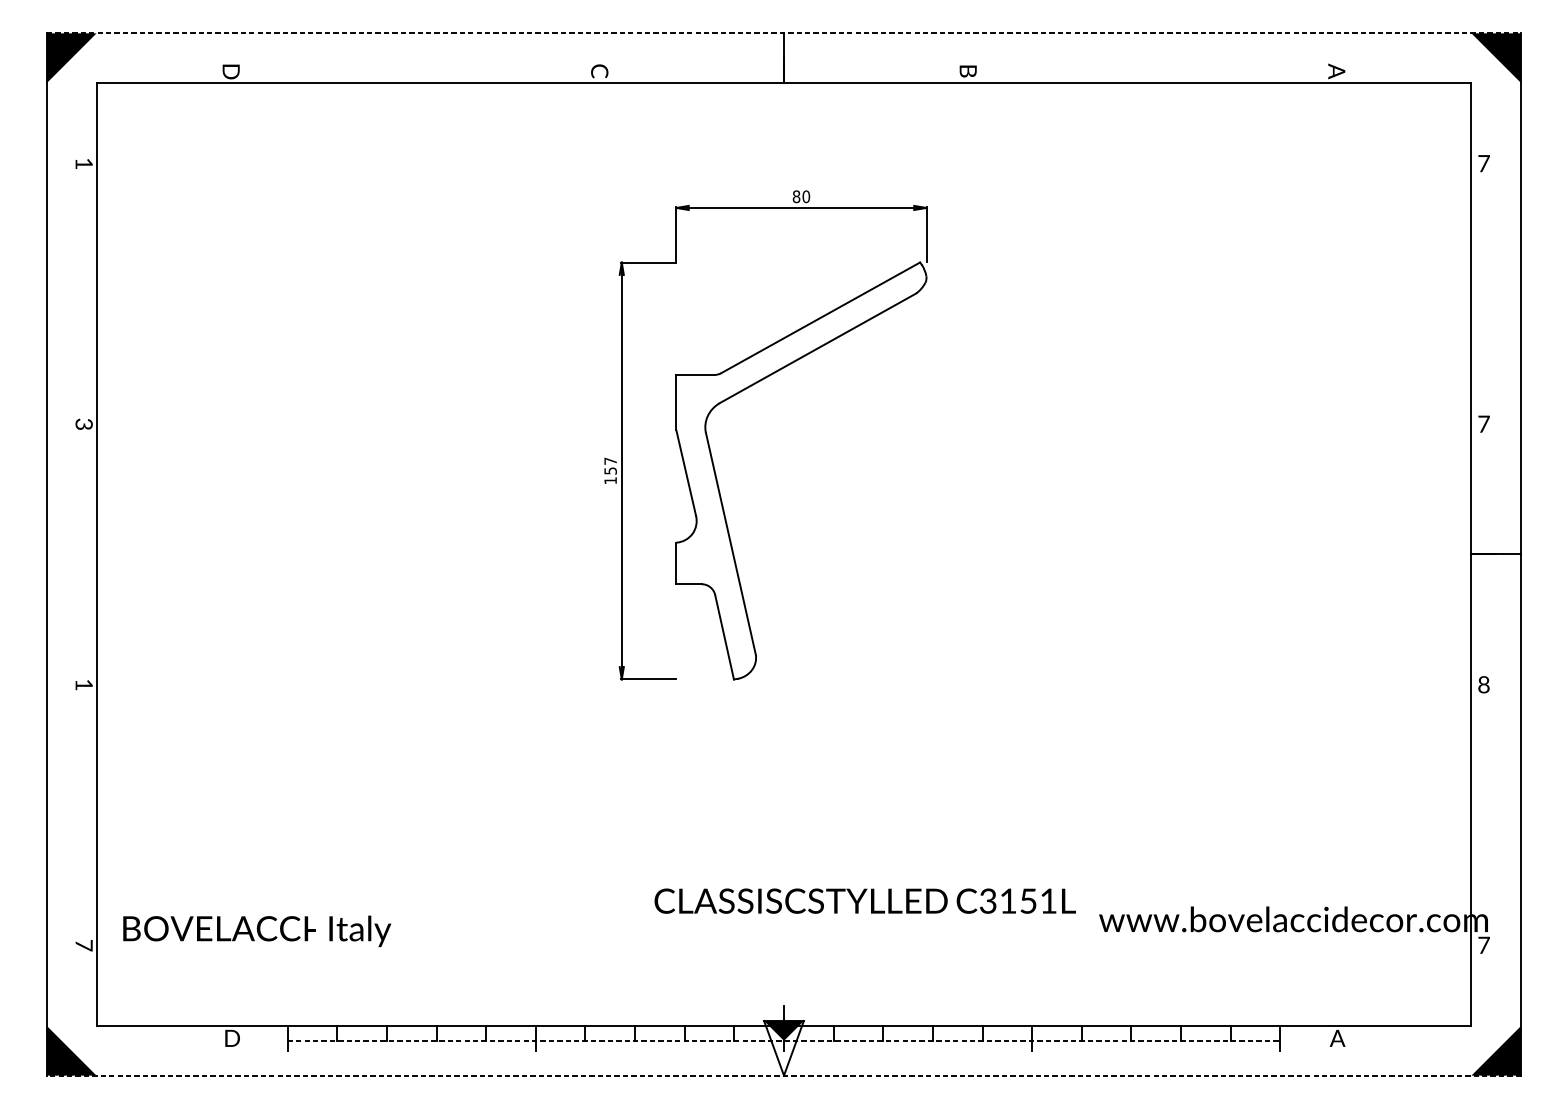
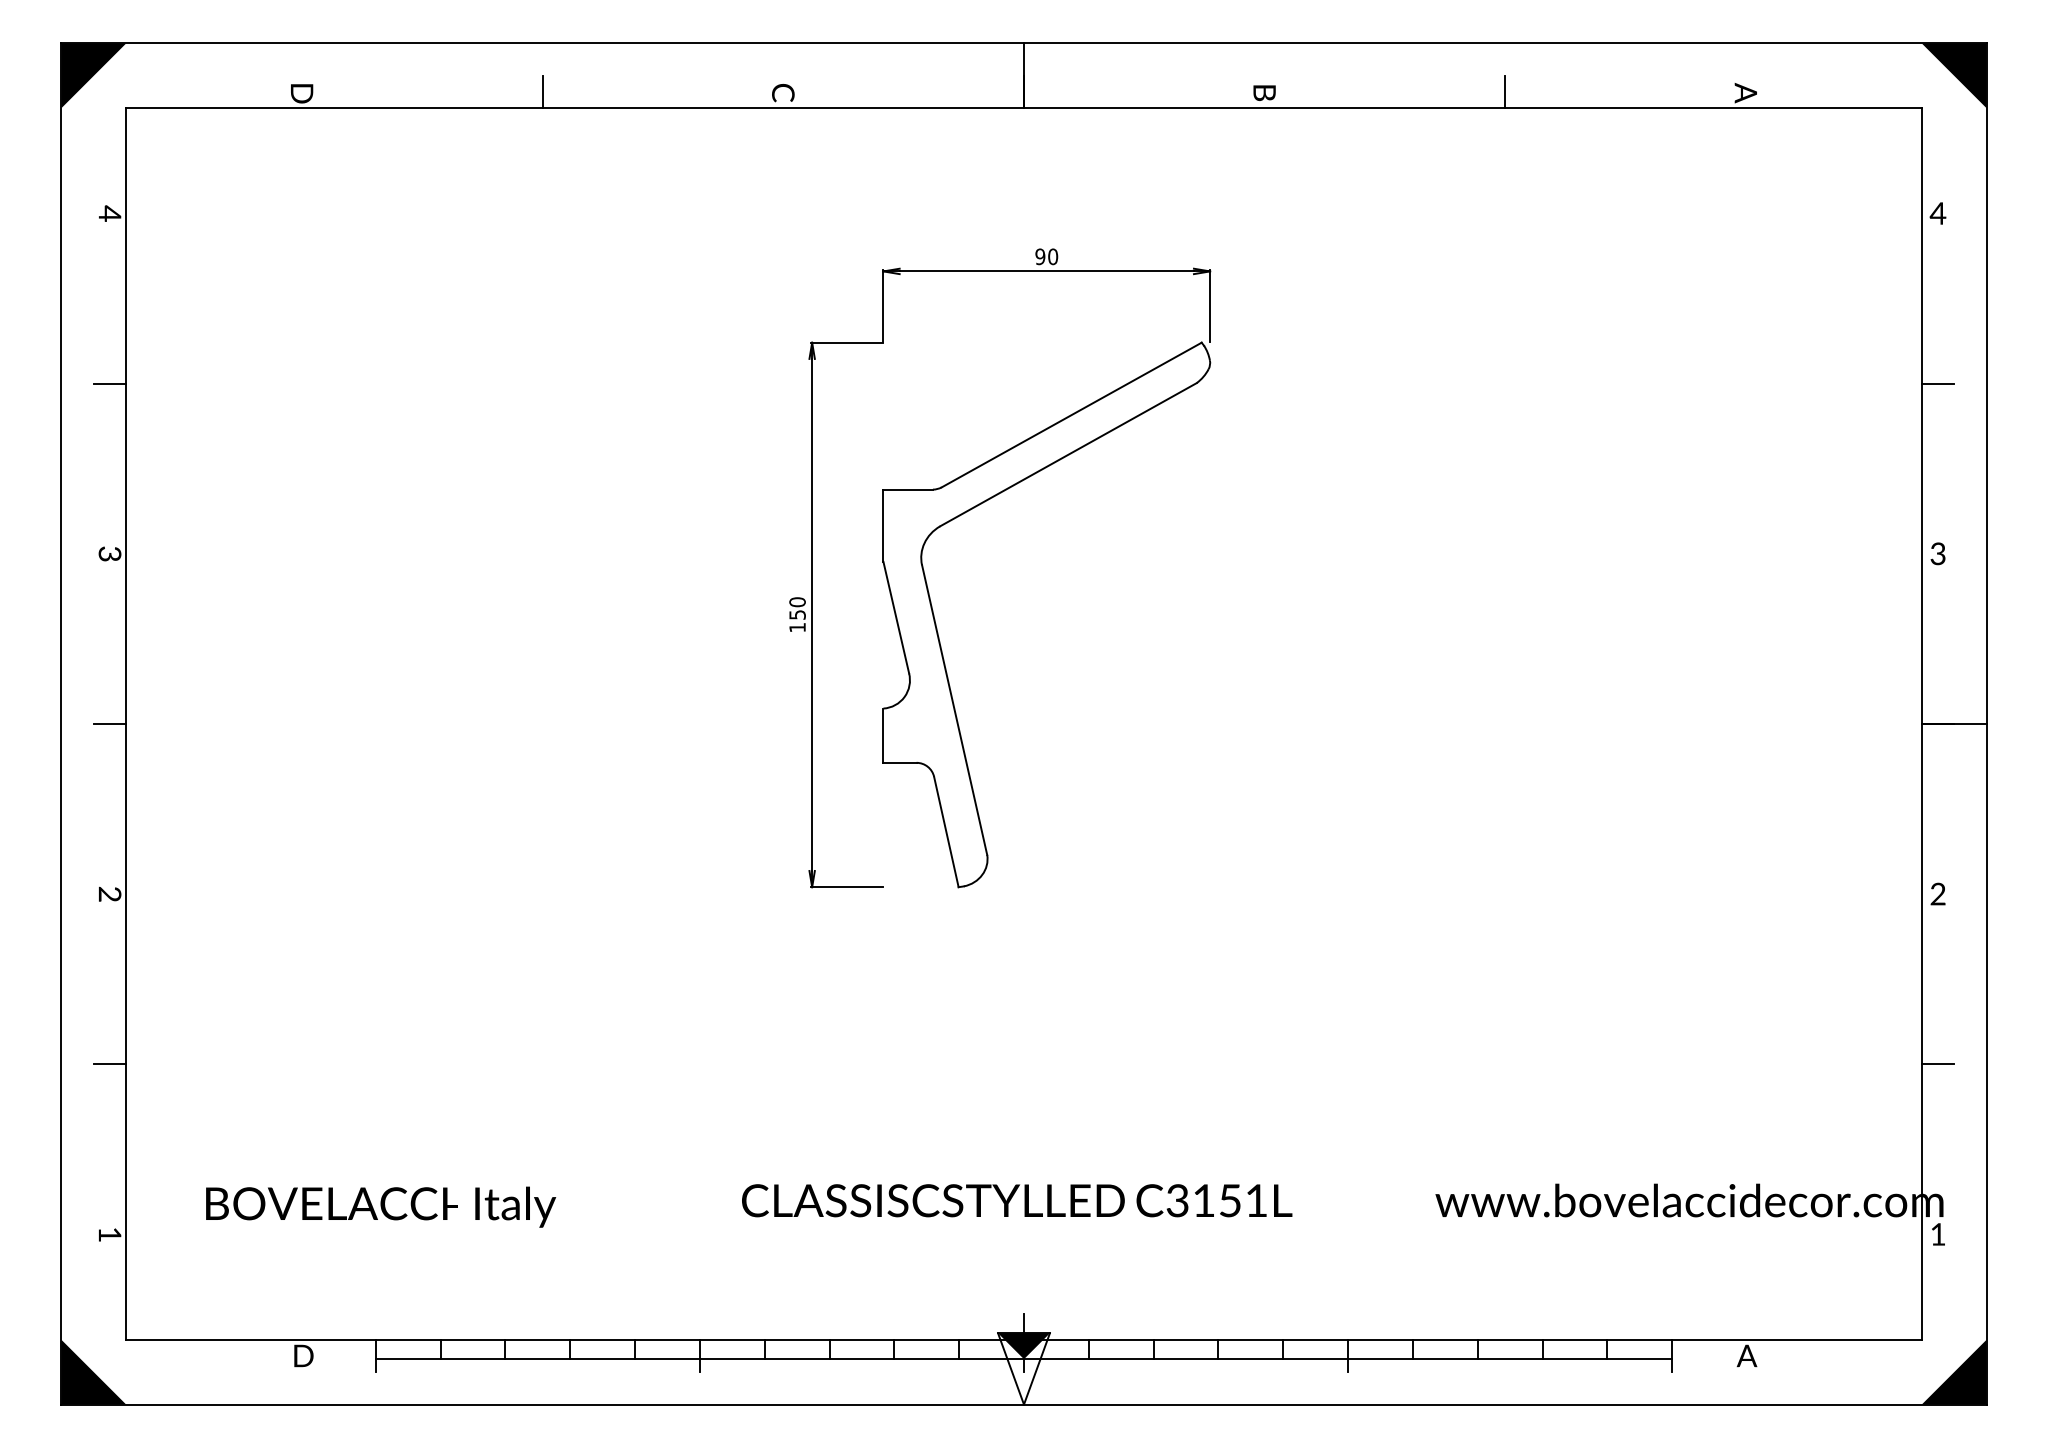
line: (784, 33) -> (1024, 43), dashed -> solid
line: (415, 70) -> (542, 91), added
line: (1152, 70) -> (1505, 91), added
text: (83, 163) -> (109, 213), 1 -> 4
text: (1483, 163) -> (1937, 213), 7 -> 4
text: (796, 196) -> (1040, 256), 80 -> 90
line: (83, 293) -> (109, 383), added
line: (1483, 293) -> (1937, 383), added
text: (1483, 423) -> (1937, 553), 7 -> 3
text: (610, 461) -> (797, 602), 157 -> 150
line: (83, 554) -> (109, 724), added
text: (83, 684) -> (109, 893), 1 -> 2
text: (1483, 685) -> (1937, 894), 8 -> 2
line: (83, 815) -> (109, 1064), added
line: (1483, 815) -> (1937, 1064), added
text: (865, 900) -> (1017, 1200), moved
text: (257, 930) -> (381, 1206), moved
text: (83, 945) -> (109, 1234), 7 -> 1
text: (1483, 945) -> (1937, 1234), 7 -> 1
line: (784, 1041) -> (1024, 1359), dashed -> solid
line: (784, 1075) -> (1024, 1404), dashed -> solid

